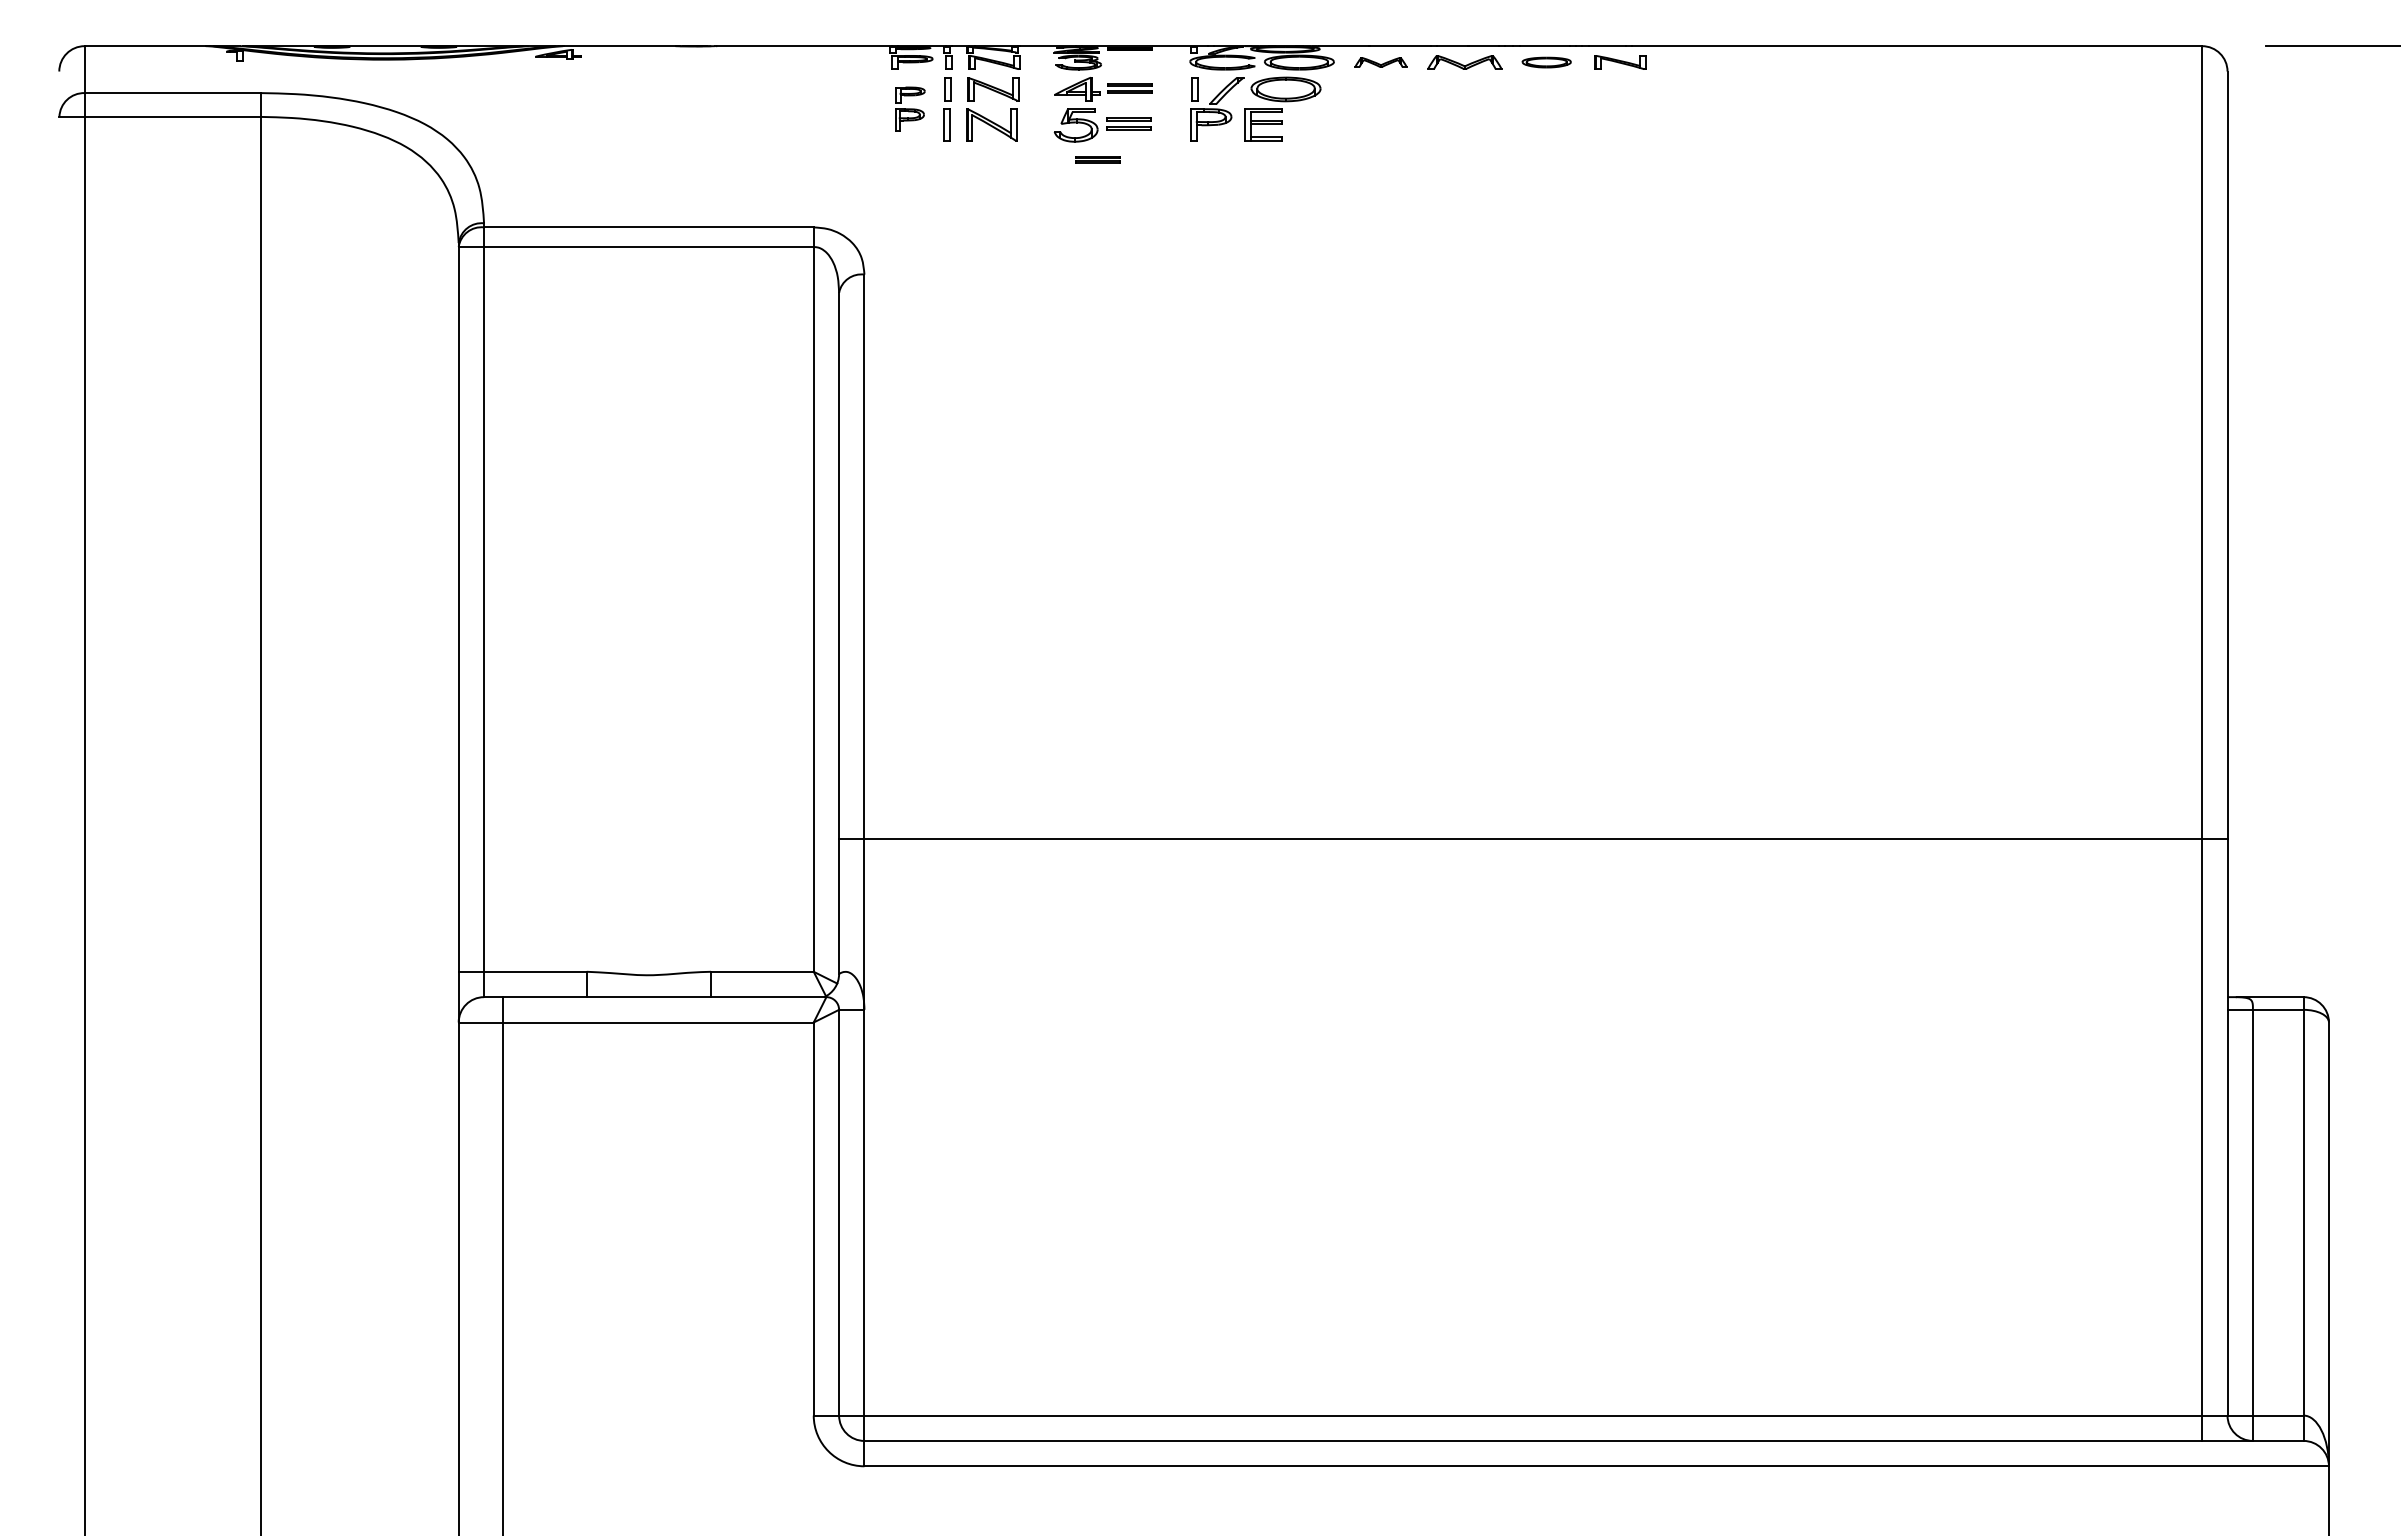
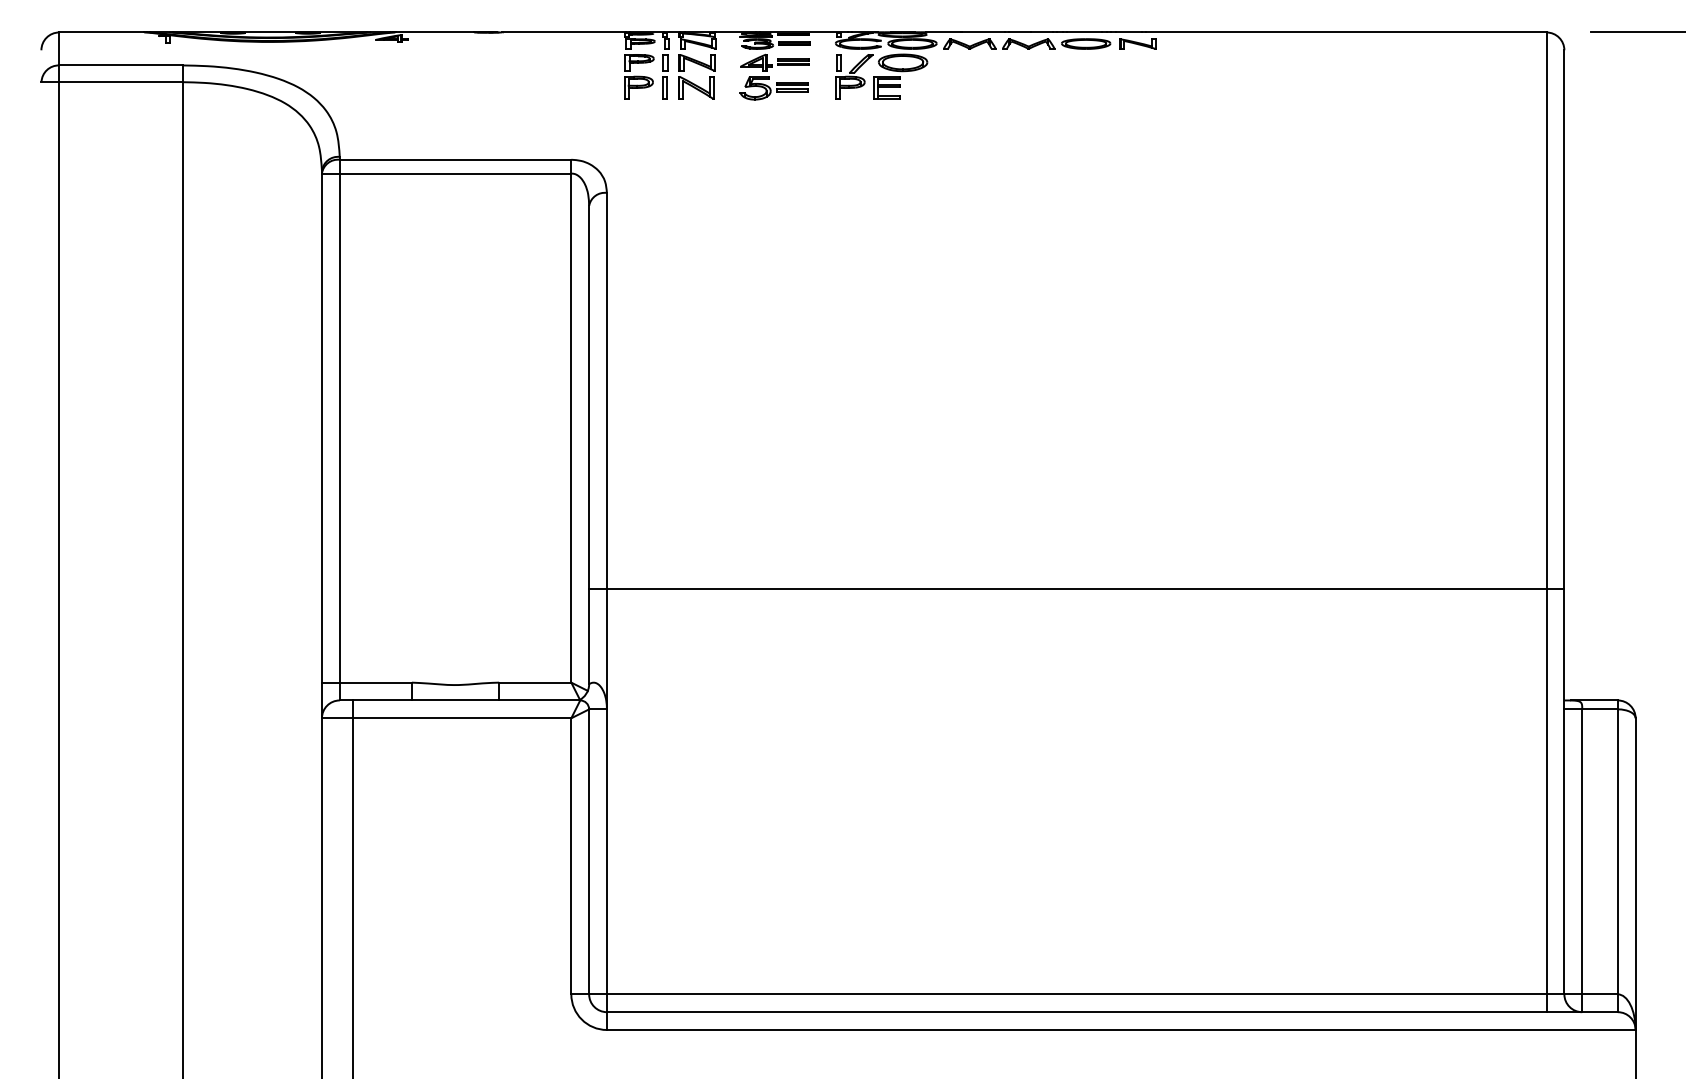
part: (1380, 62) -> (969, 43), size x1.43
part: (1546, 62) -> (1086, 43), size x1.43
part: (909, 109) -> (638, 76), size x1.43
part: (1097, 159) -> (794, 43), moved

